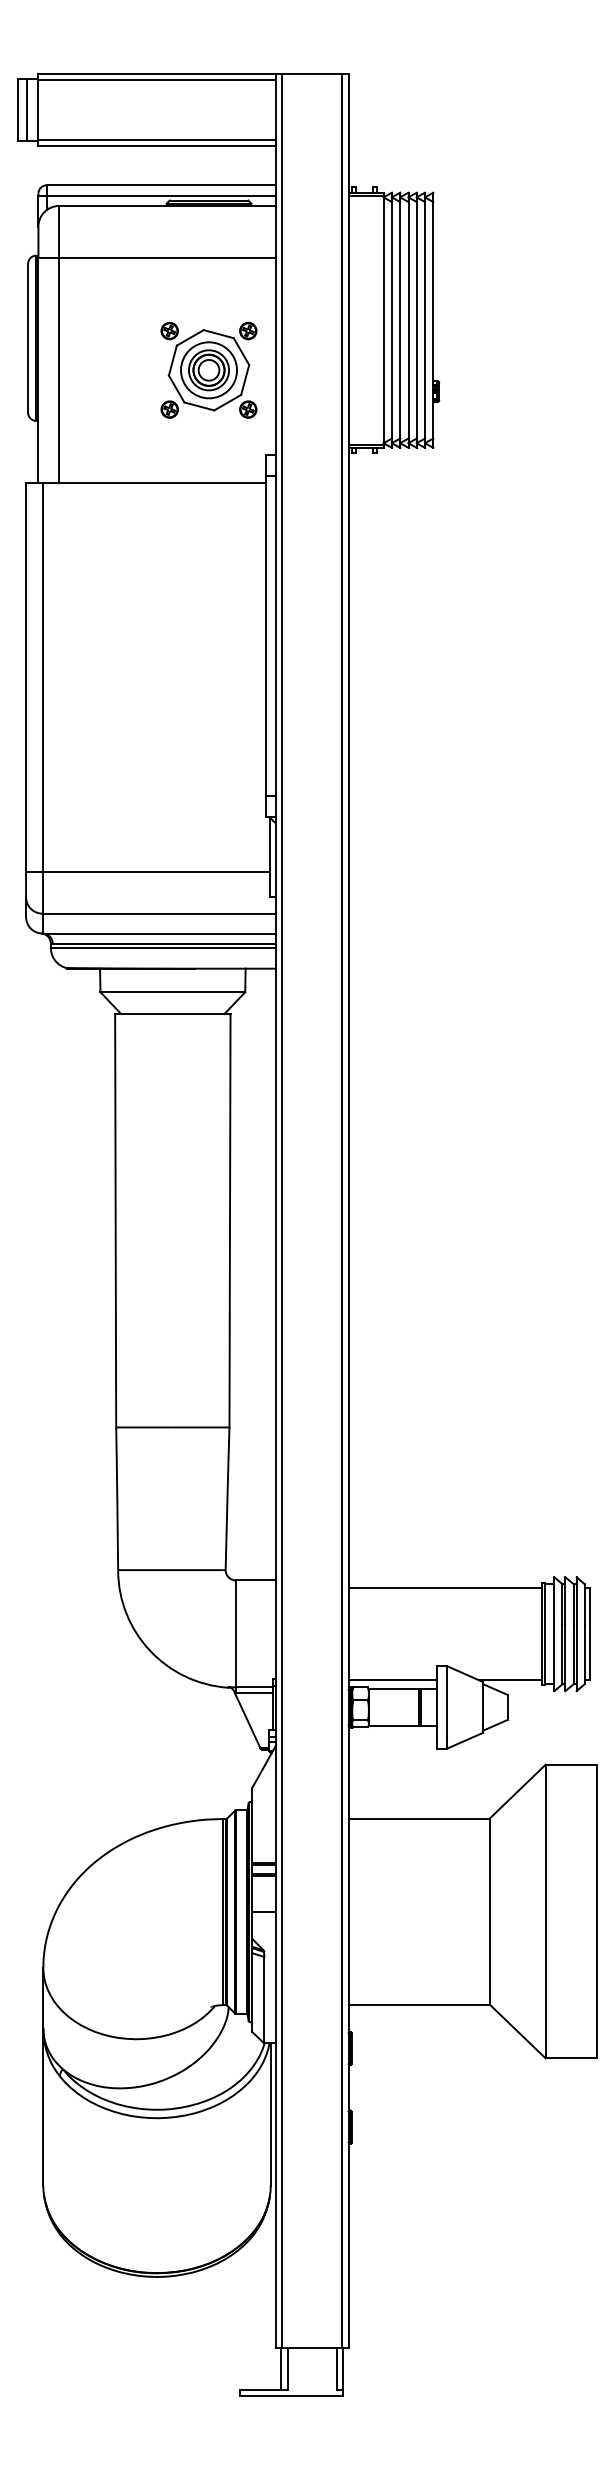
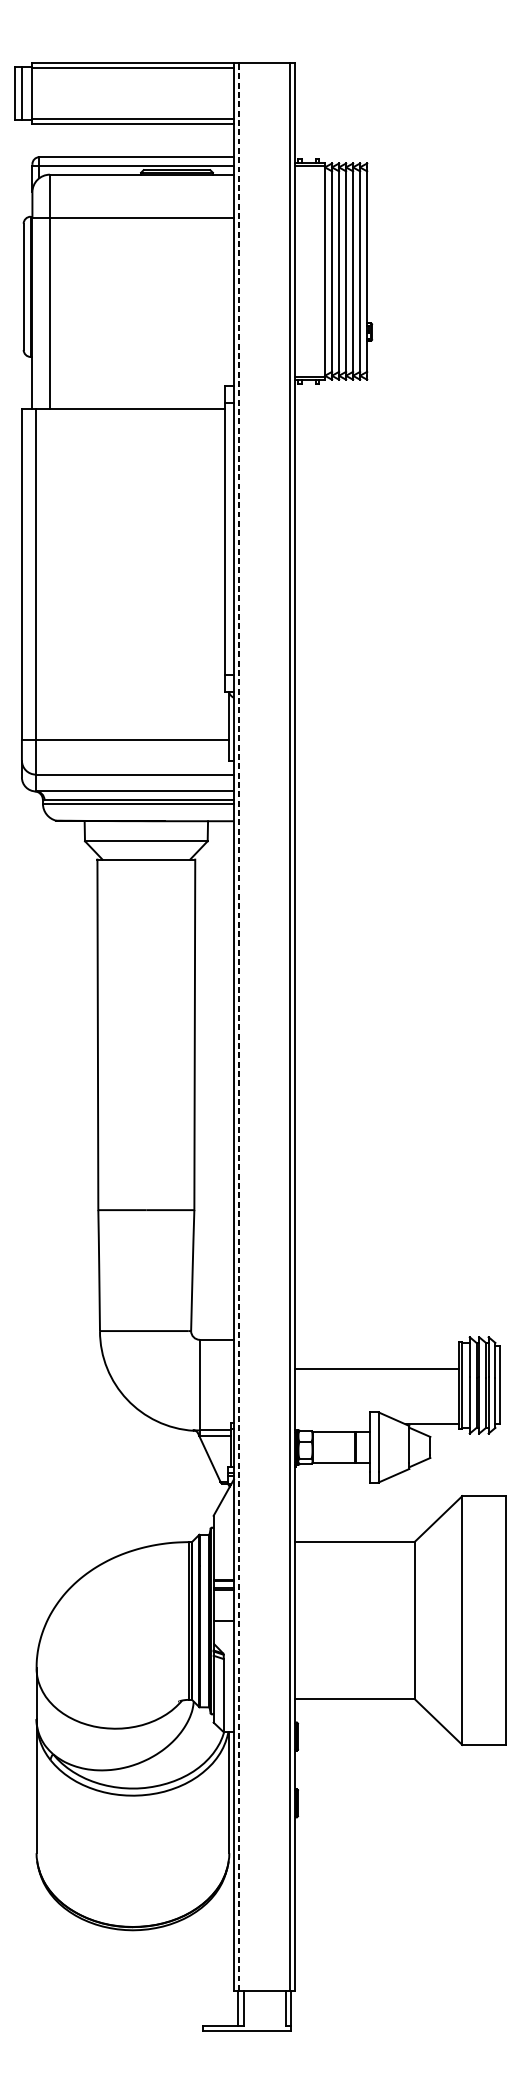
part: (208, 369) -> (176, 313), removed
line: (282, 1210) -> (239, 1026), solid -> dashed
line: (444, 1588) -> (376, 1369), moved
line: (392, 1680) -> (332, 1424), removed

